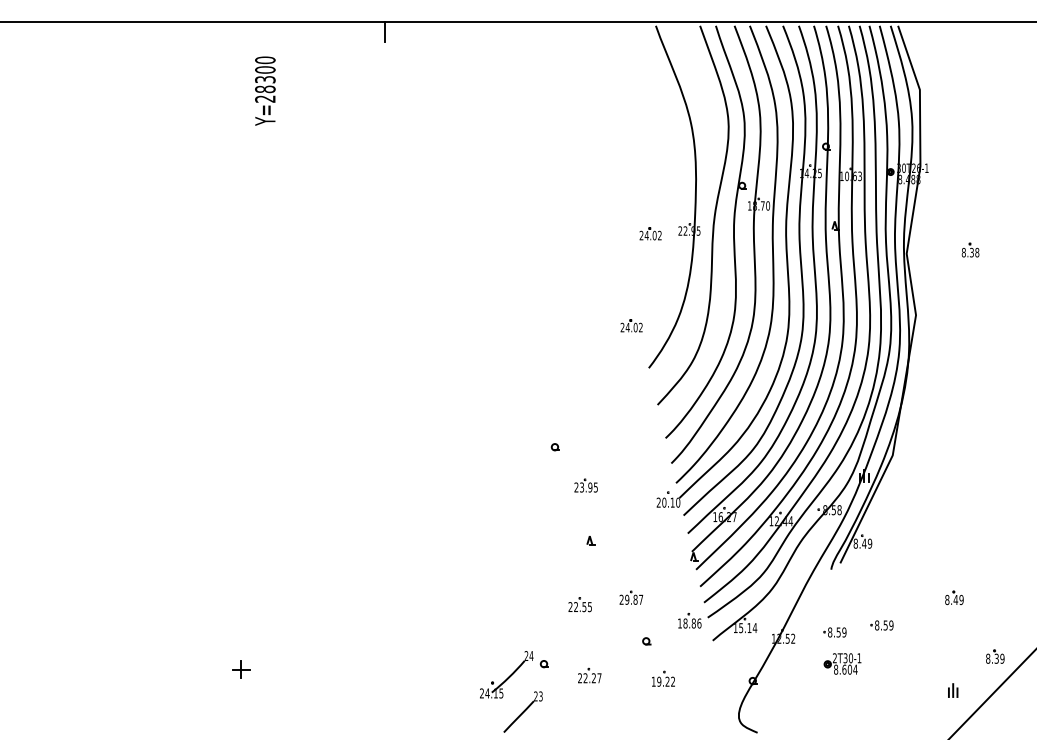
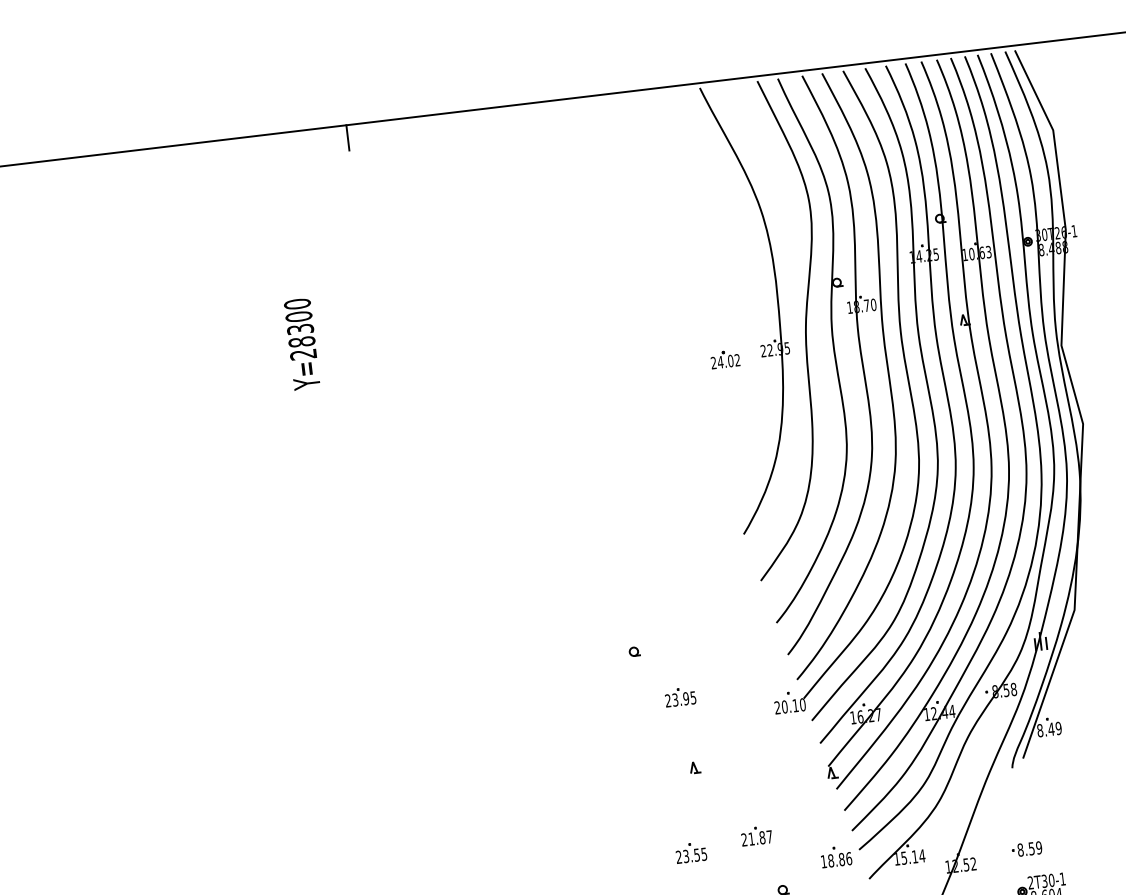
text: (265, 90) -> (302, 343), moved
part: (631, 325) -> (714, 481), removed
text: (627, 599) -> (751, 838), 29.87 -> 21.87
text: (576, 607) -> (686, 856), 22.55 -> 23.55
part: (881, 625) -> (1086, 833), removed

